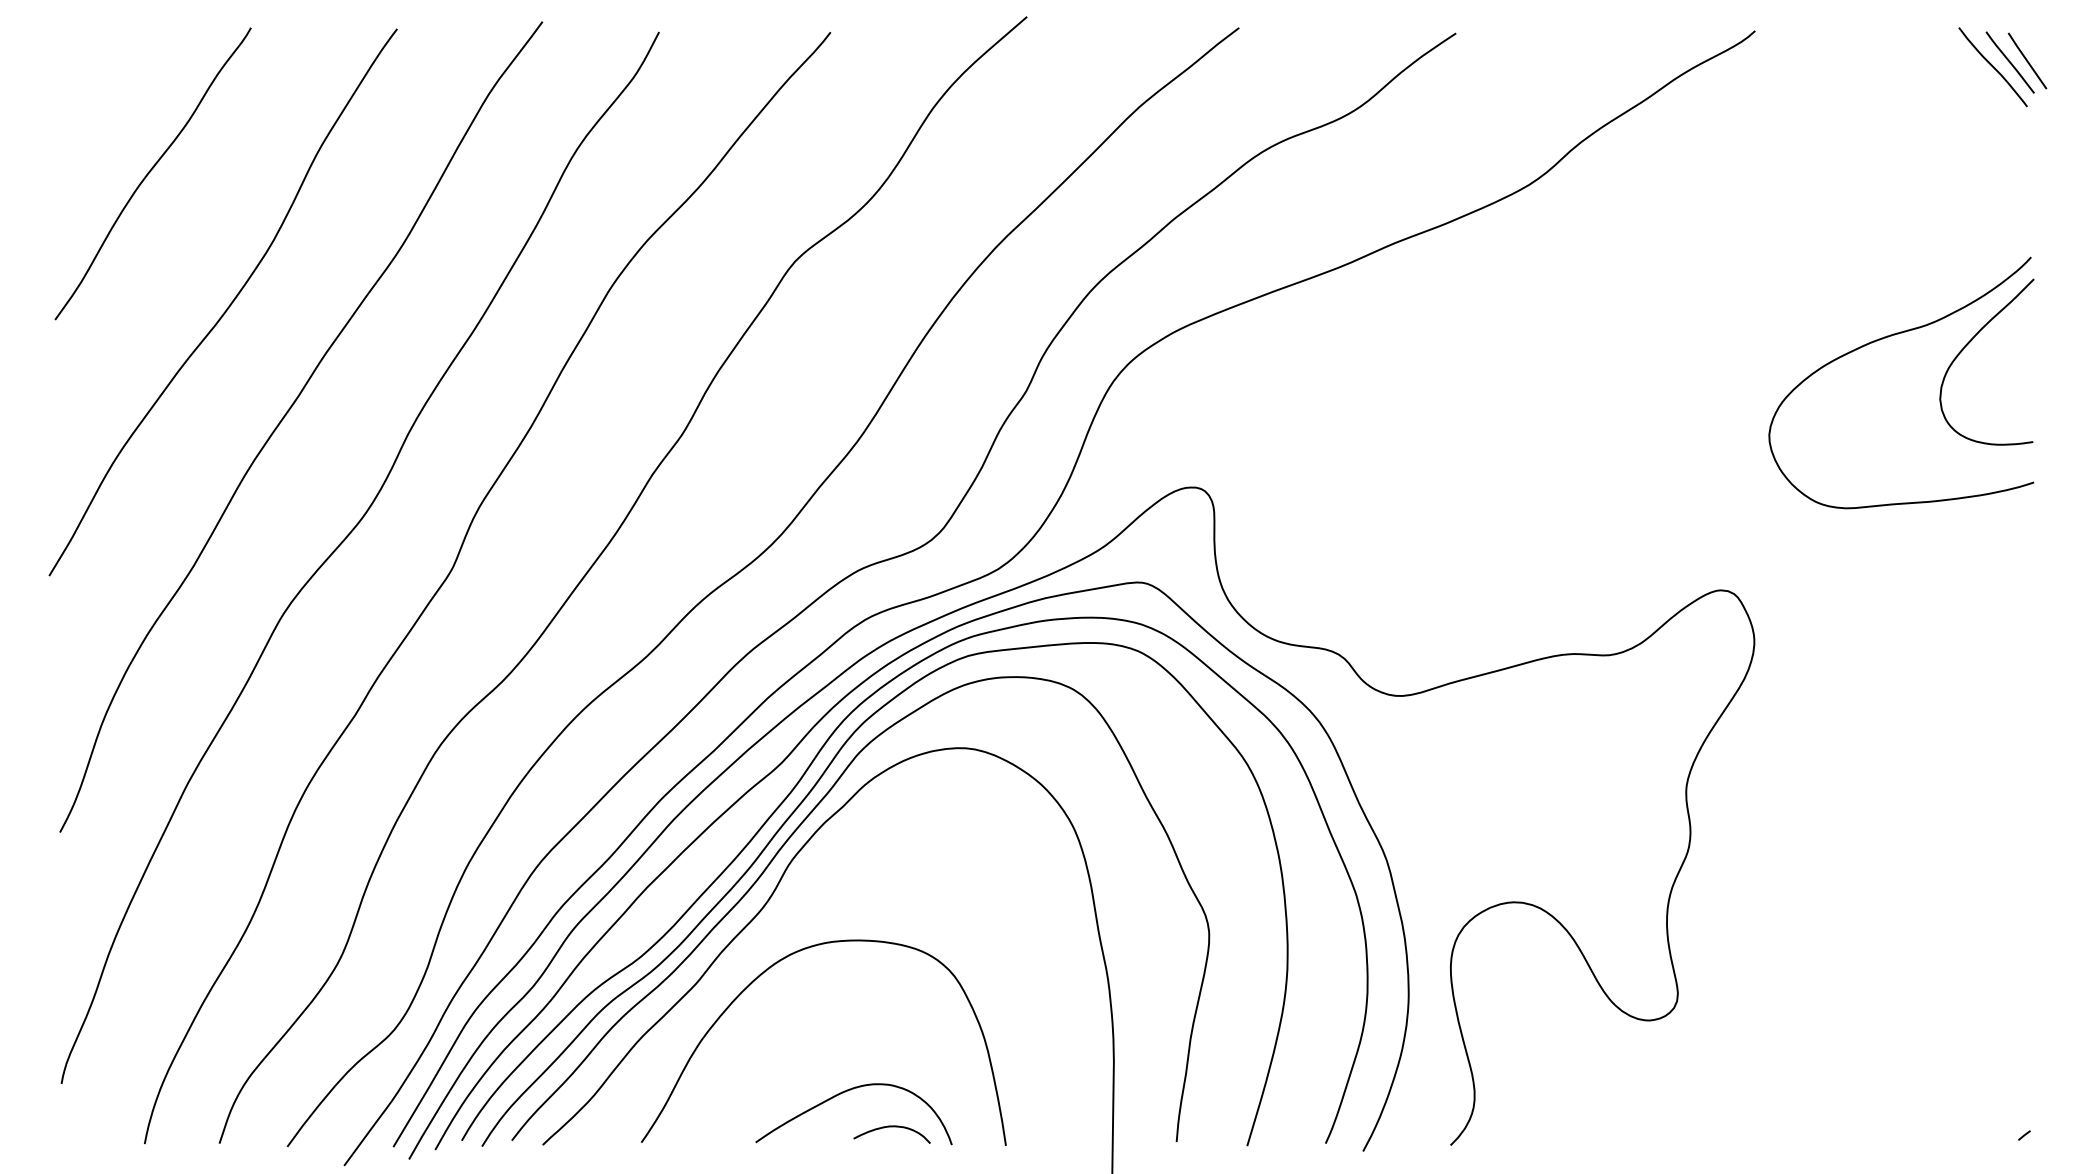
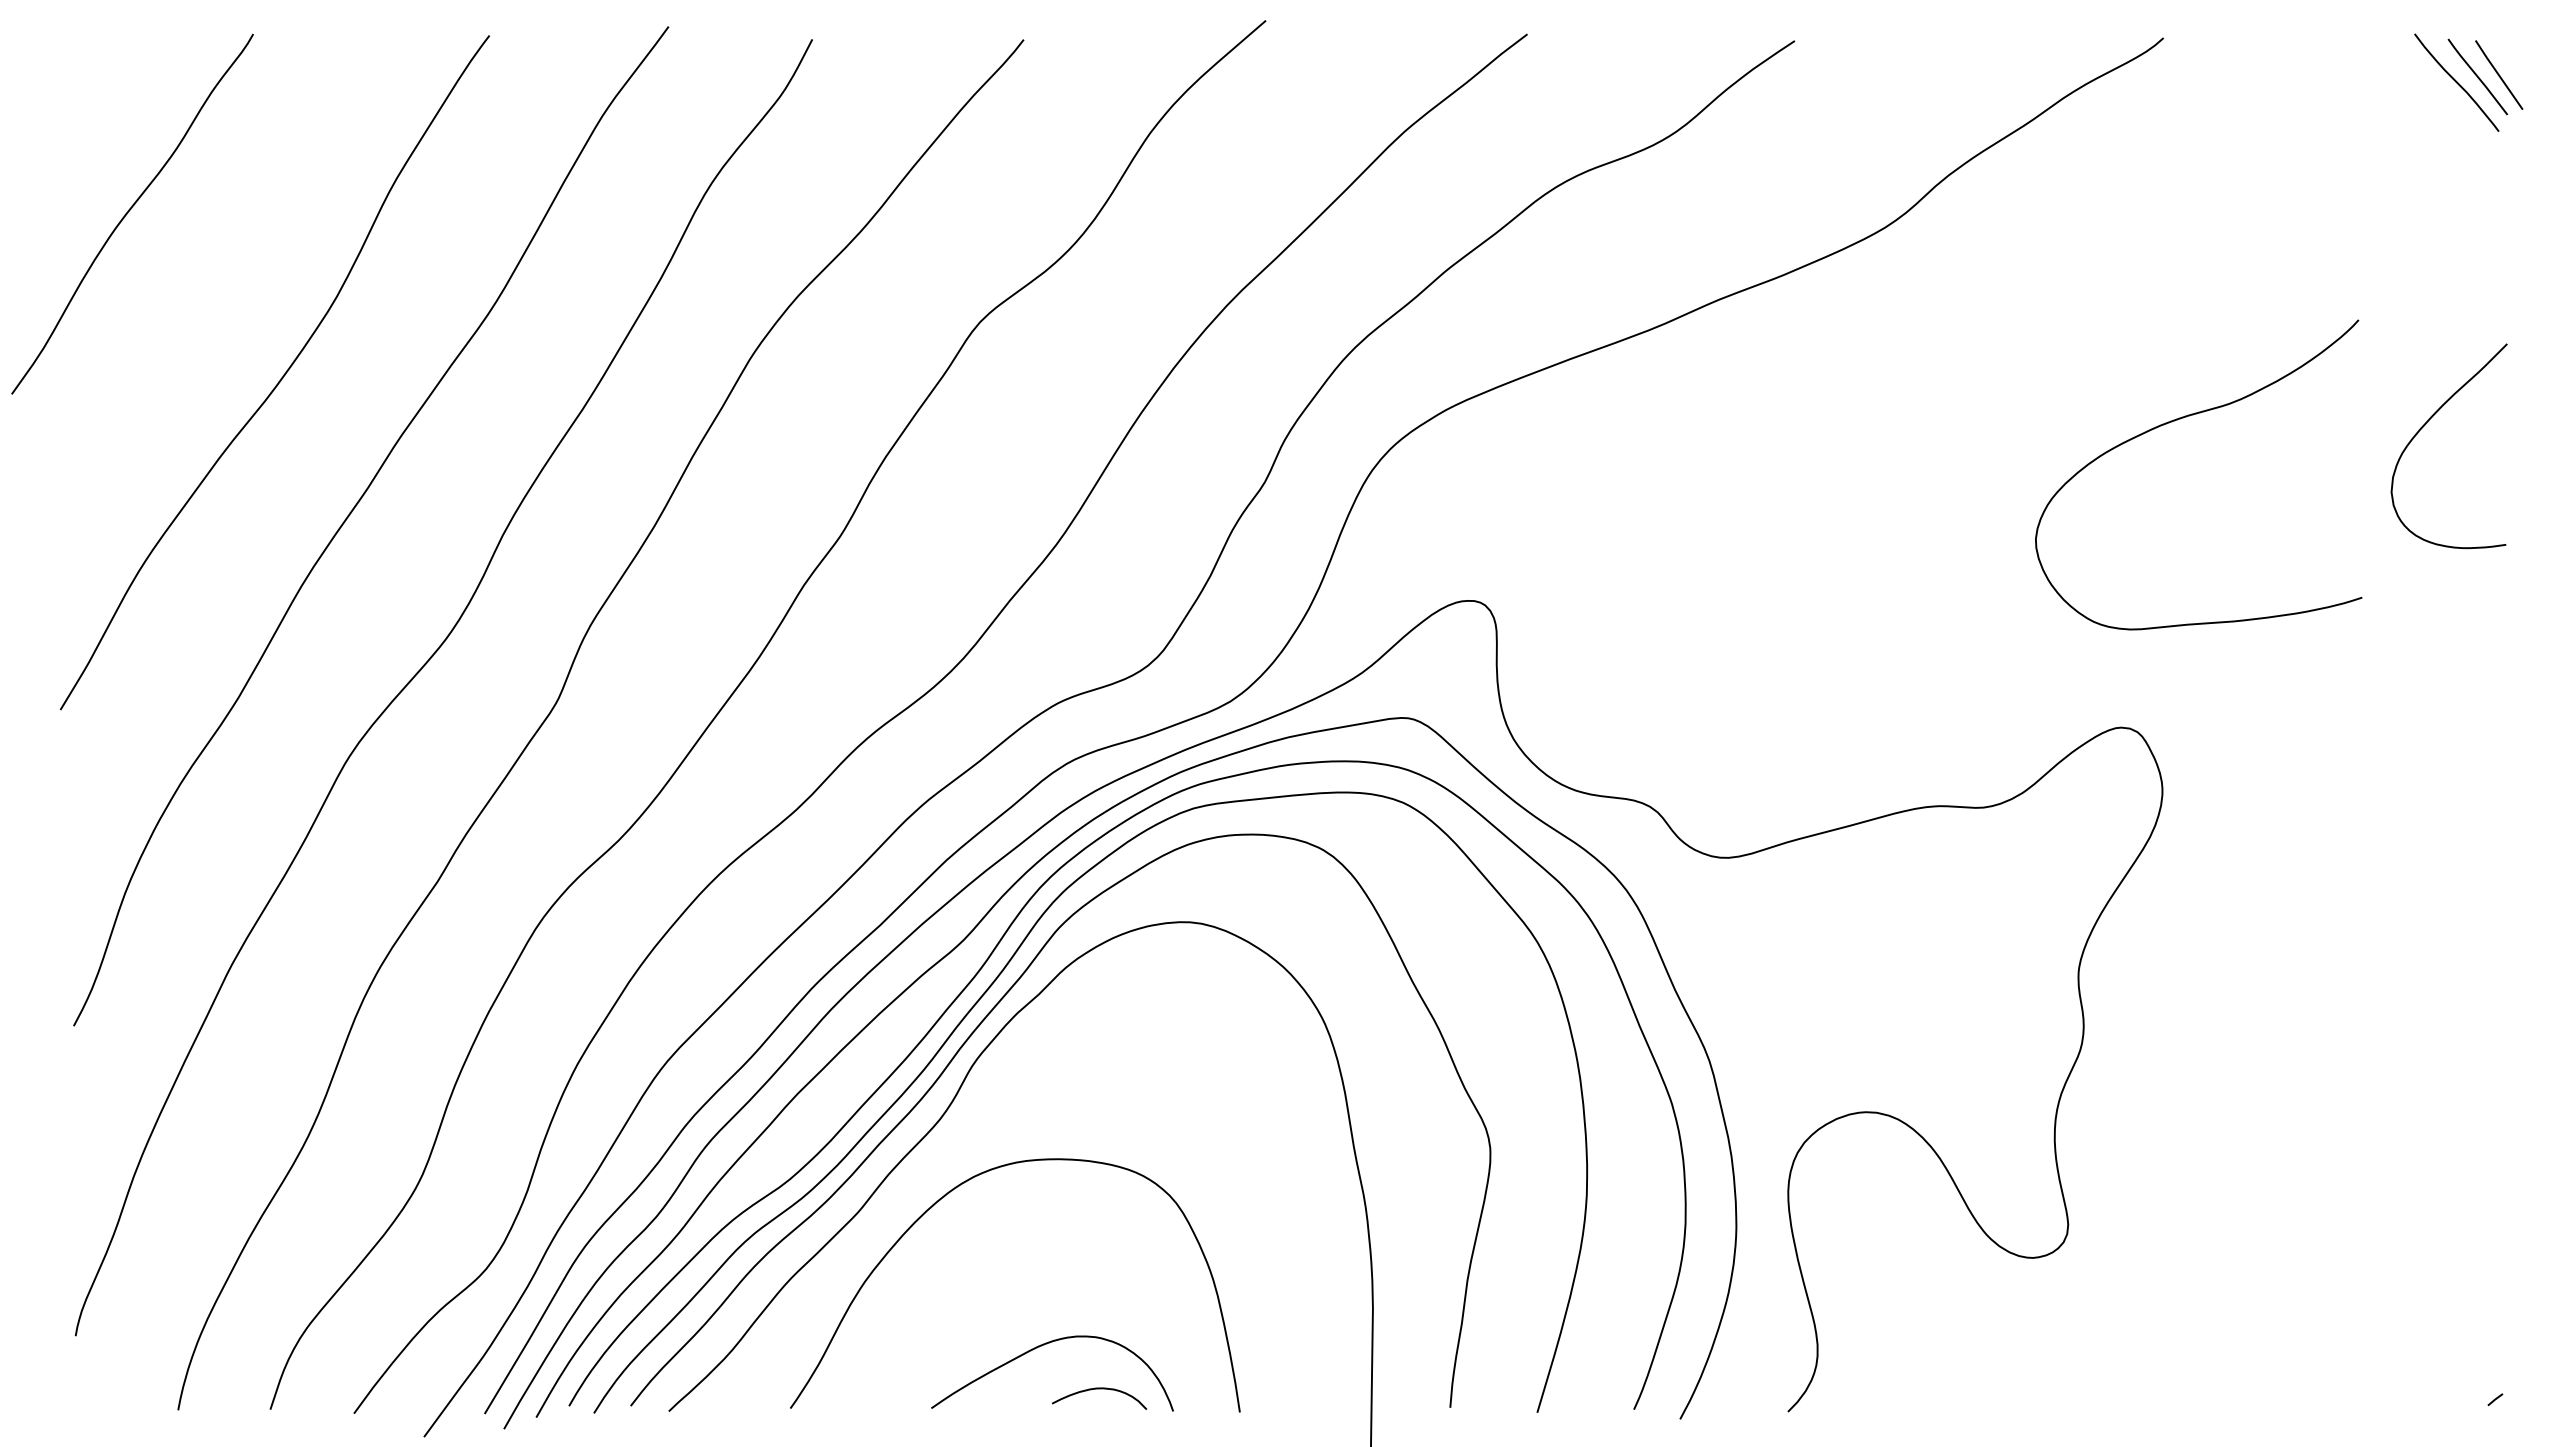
curve: (151, 170) -> (130, 210), moved
curve: (1886, 337) -> (2180, 419), moved

